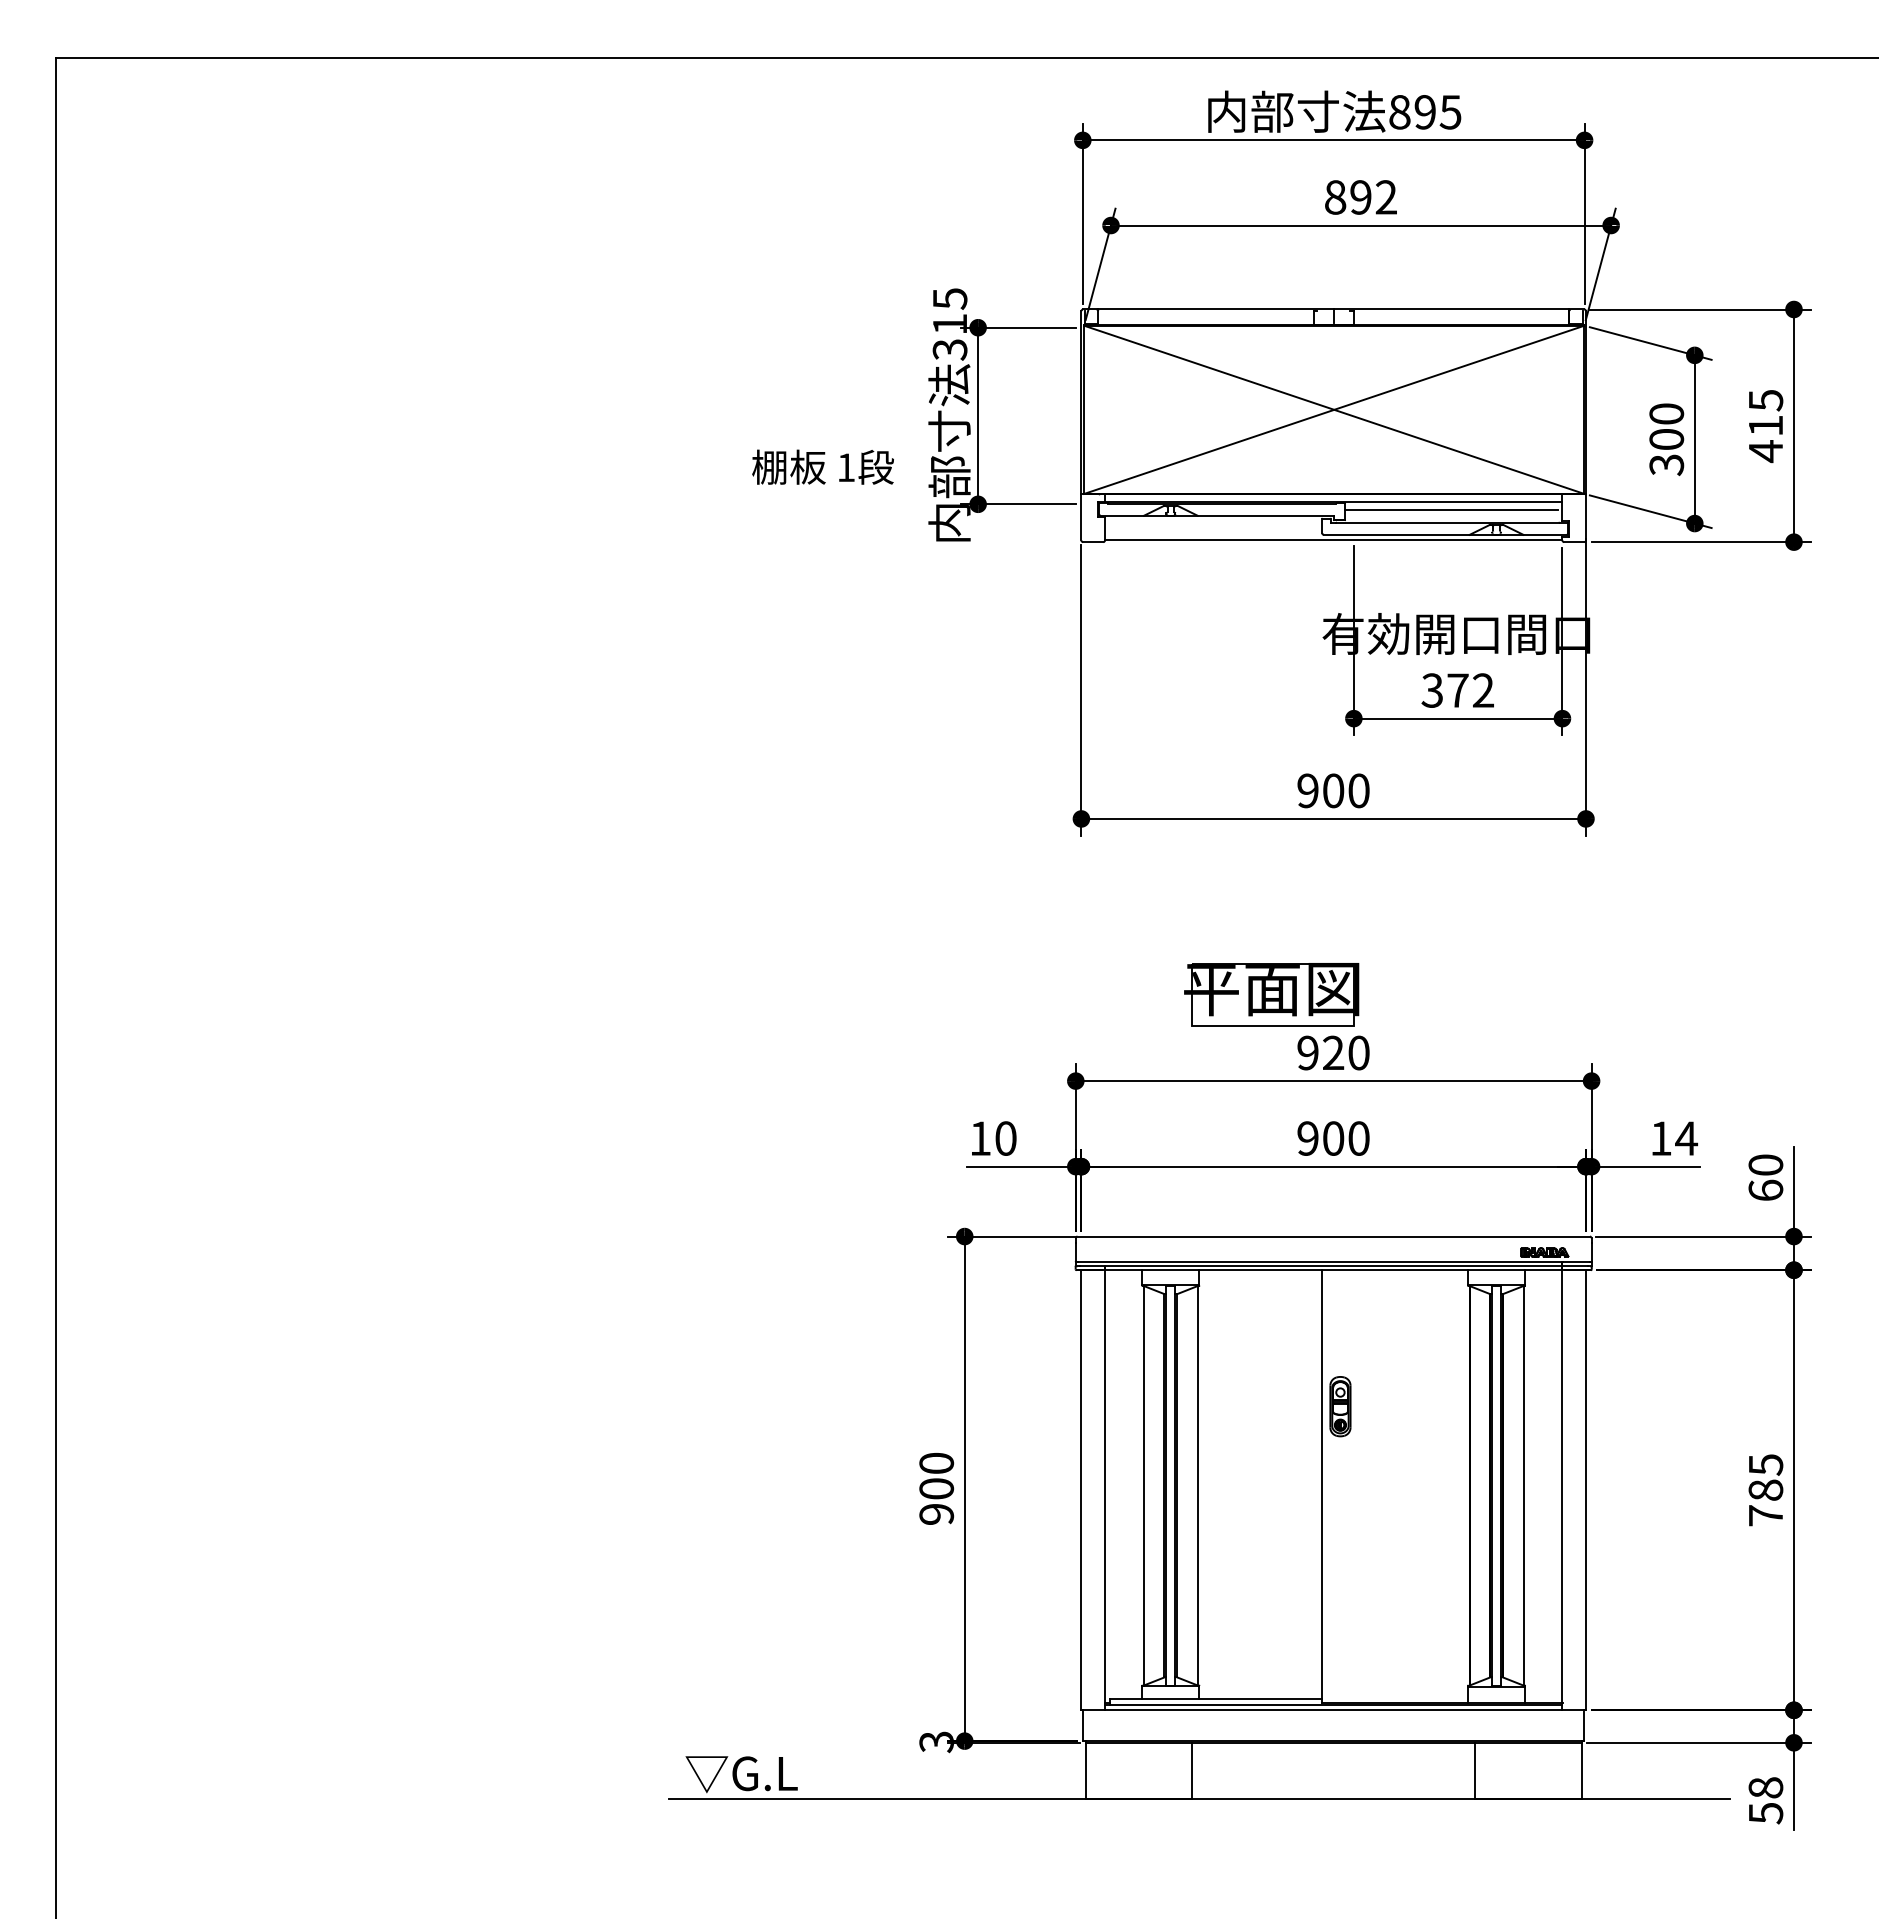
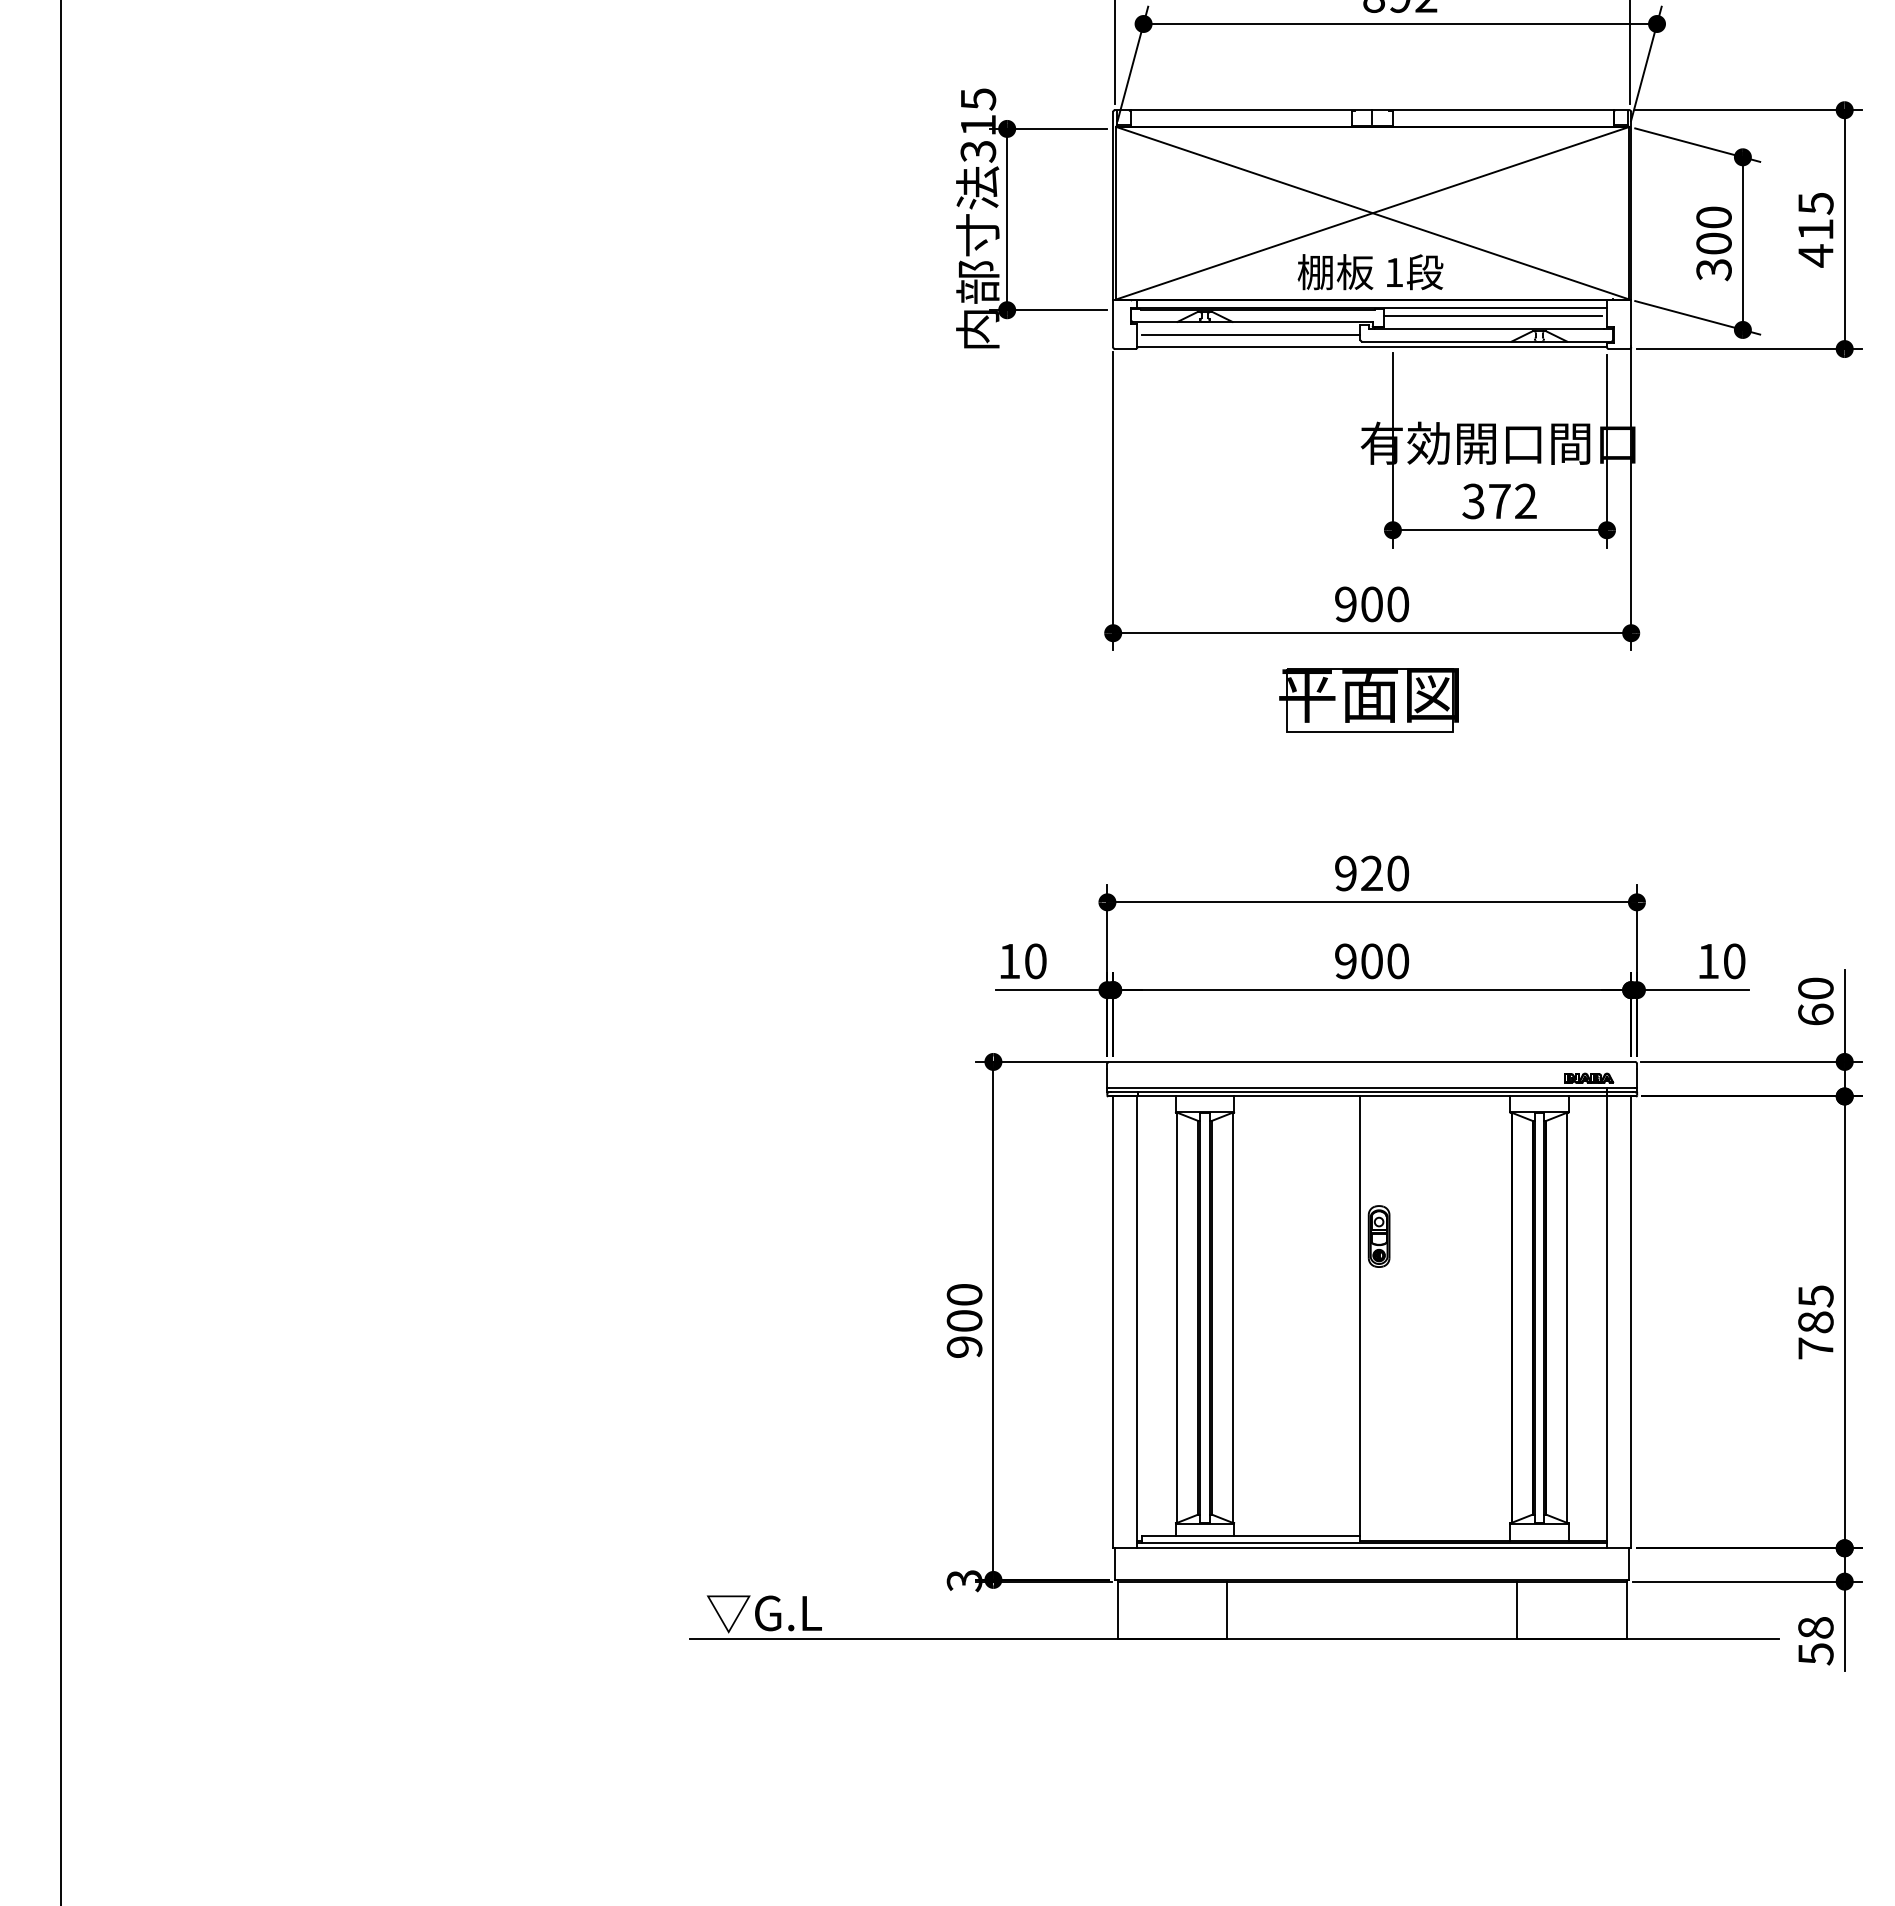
text: (822, 466) -> (1369, 271), moved
line: (1215, 528) -> (1250, 335), added
part: (1271, 994) -> (1368, 700), moved
text: (1686, 1138) -> (1734, 961), 14 -> 10

